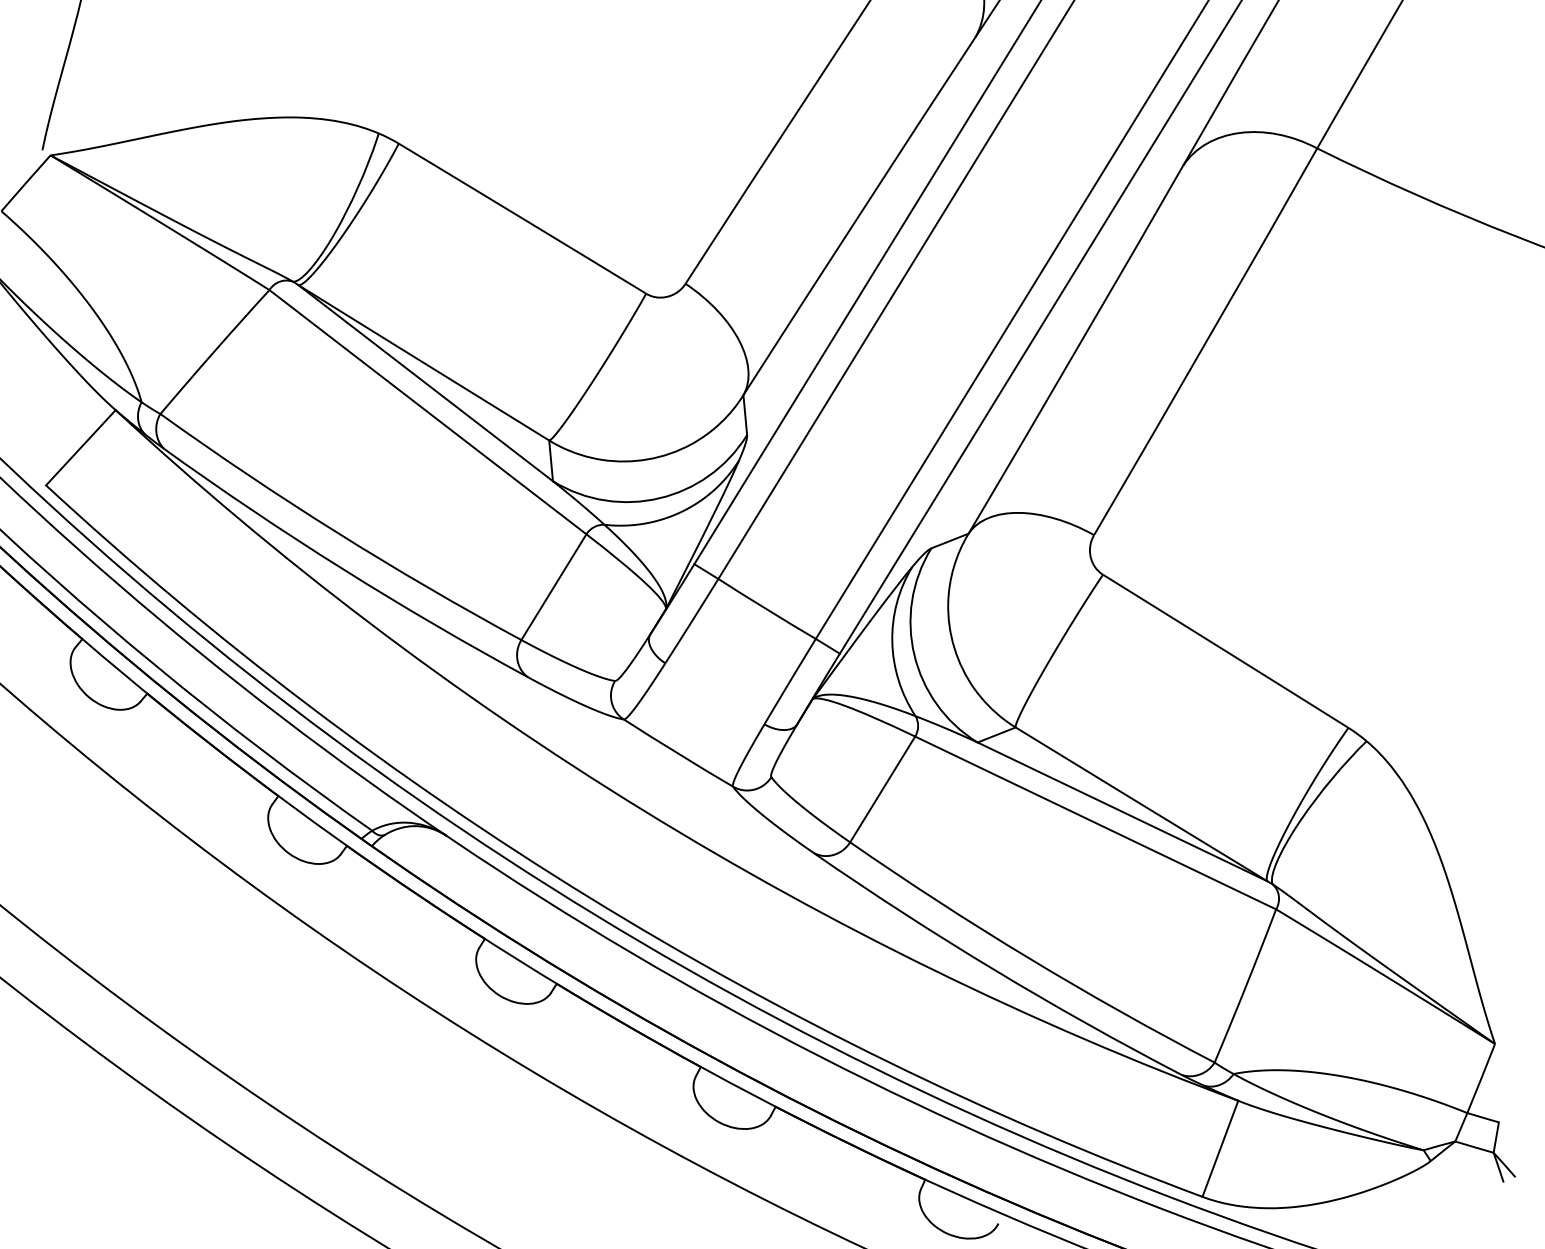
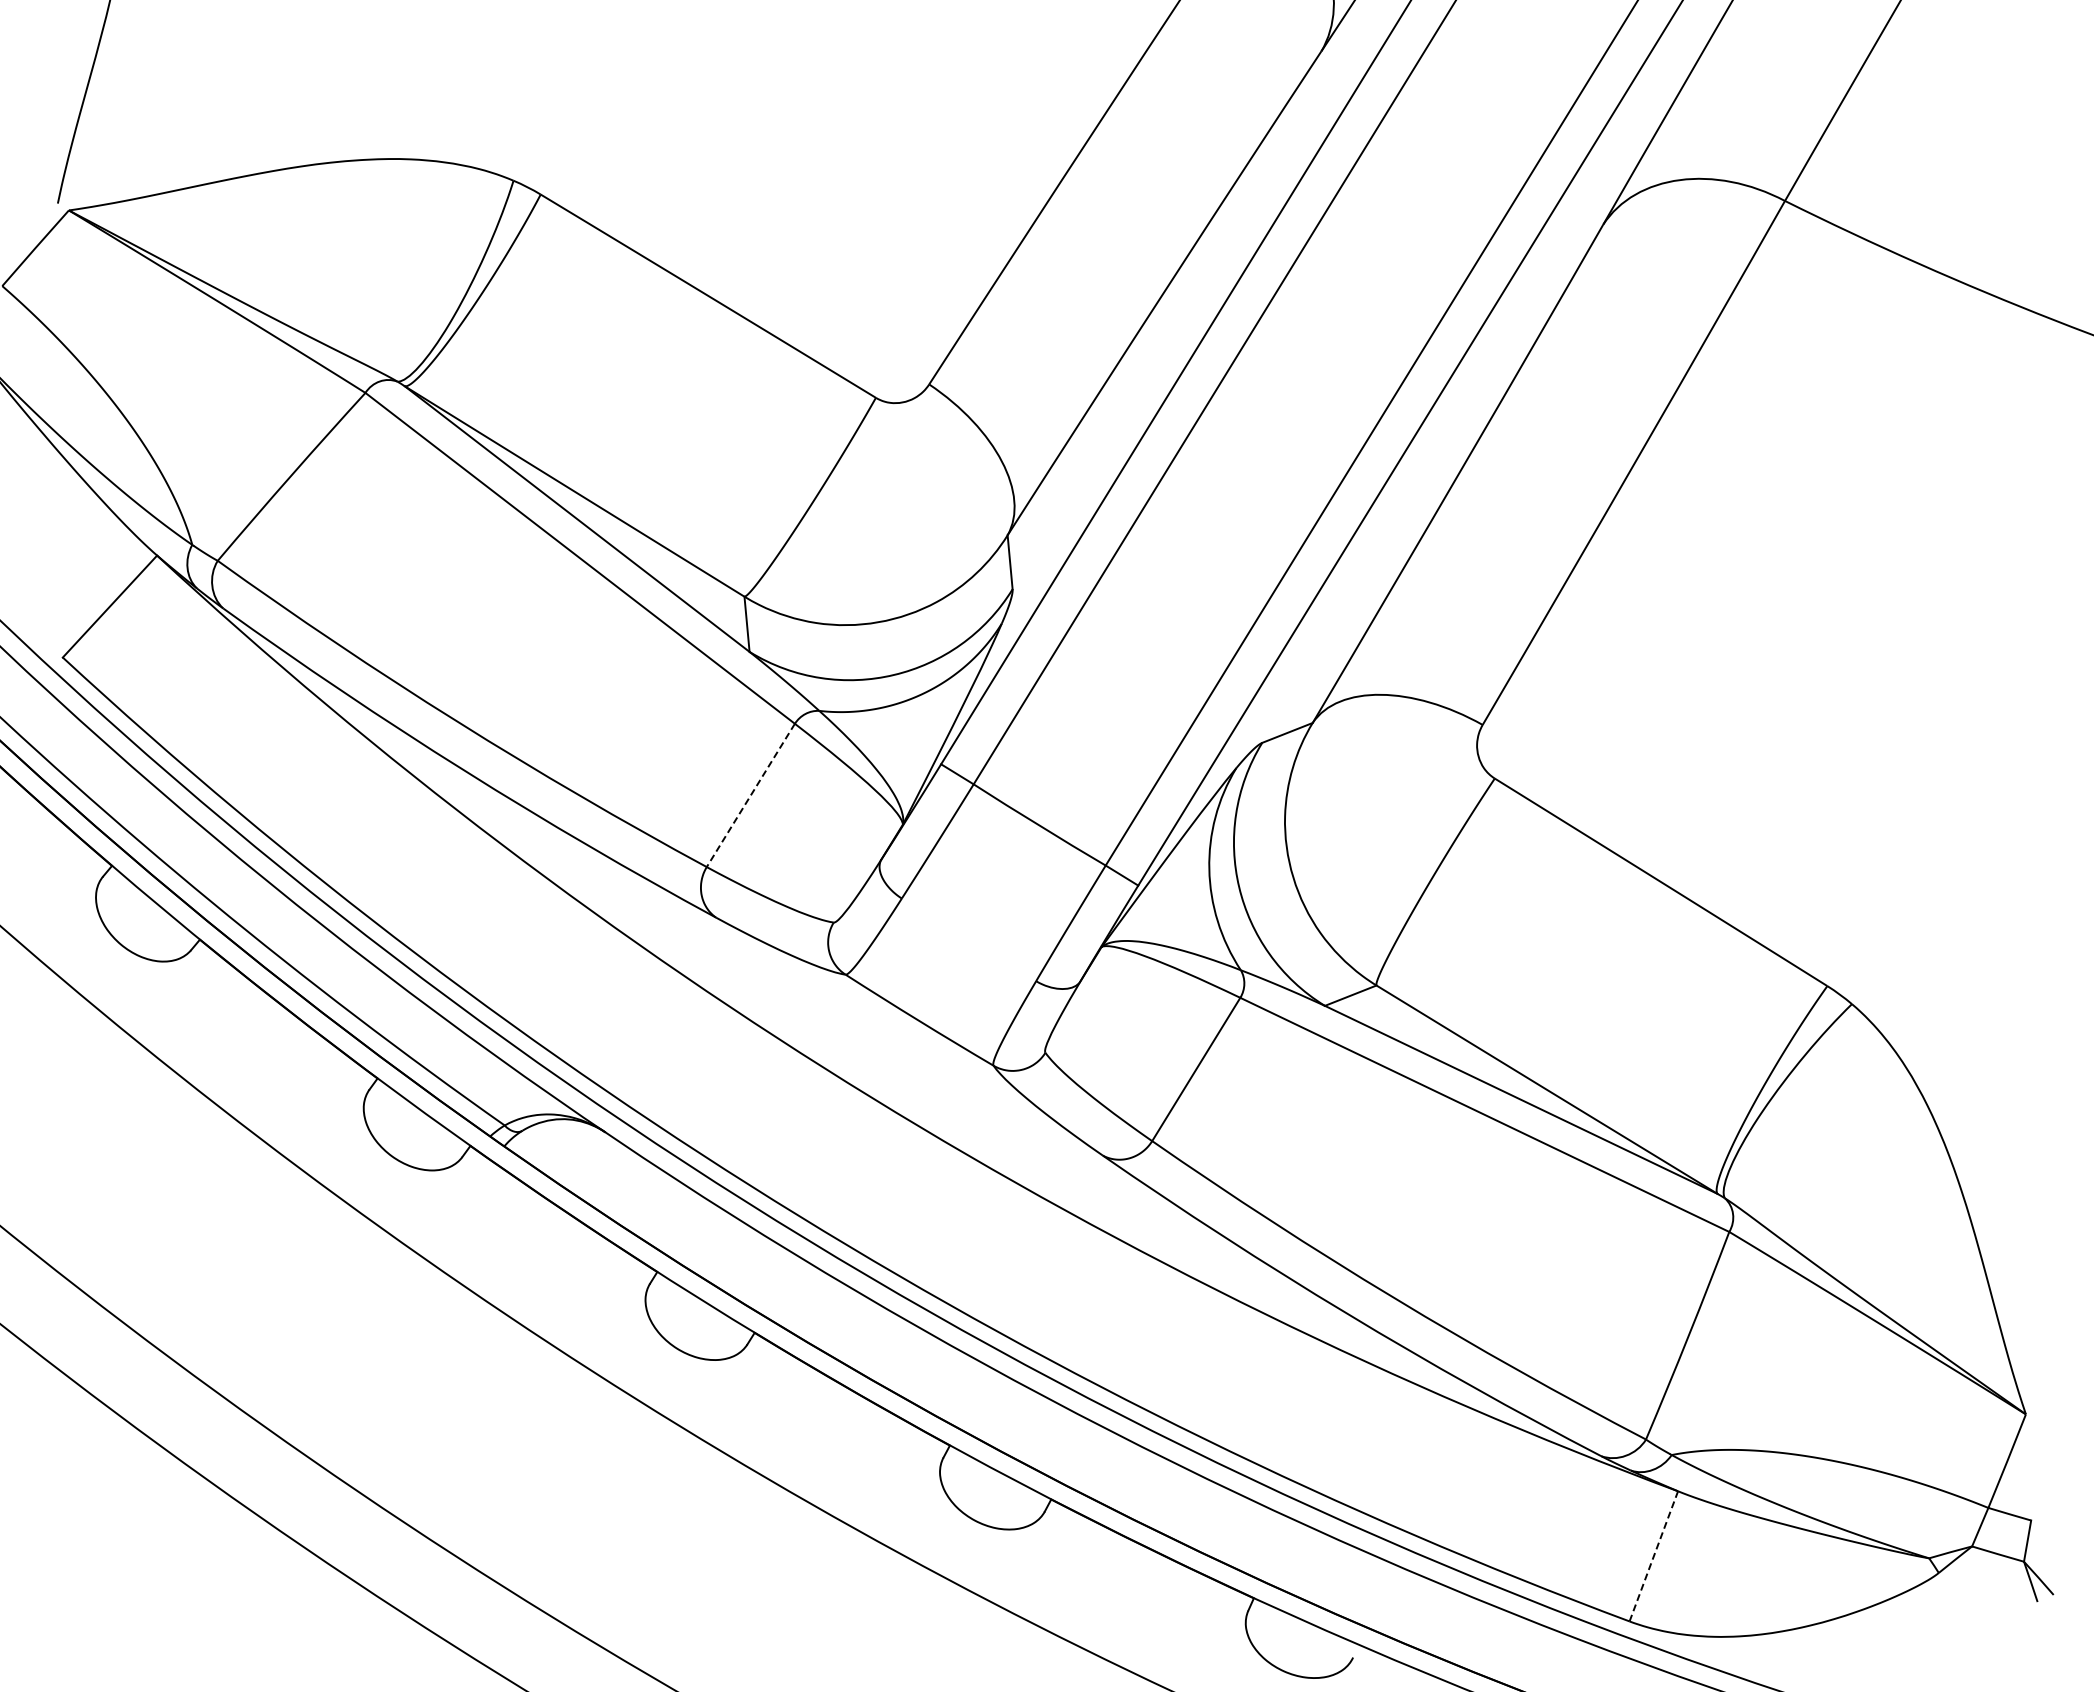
line: (553, 587) -> (750, 795), solid -> dashed
line: (1220, 1148) -> (1654, 1555), solid -> dashed

